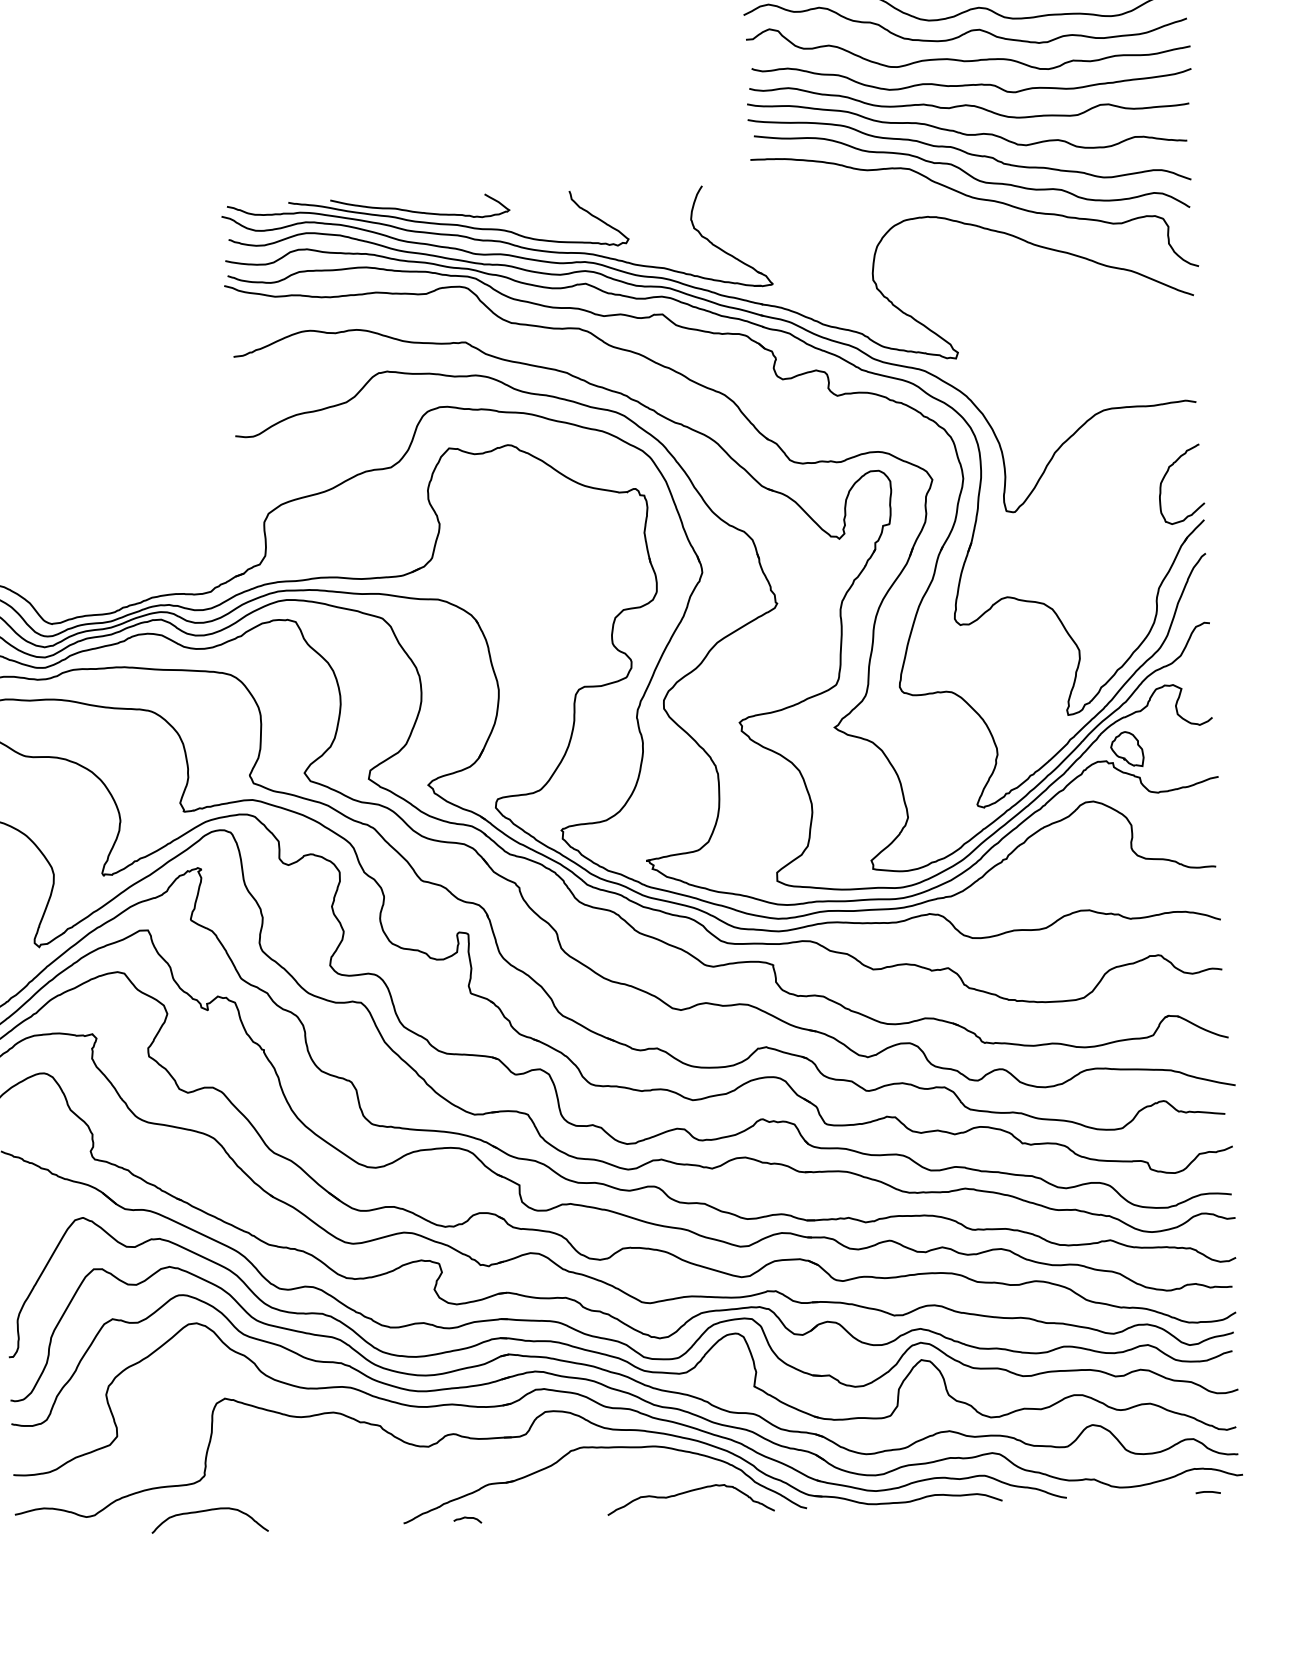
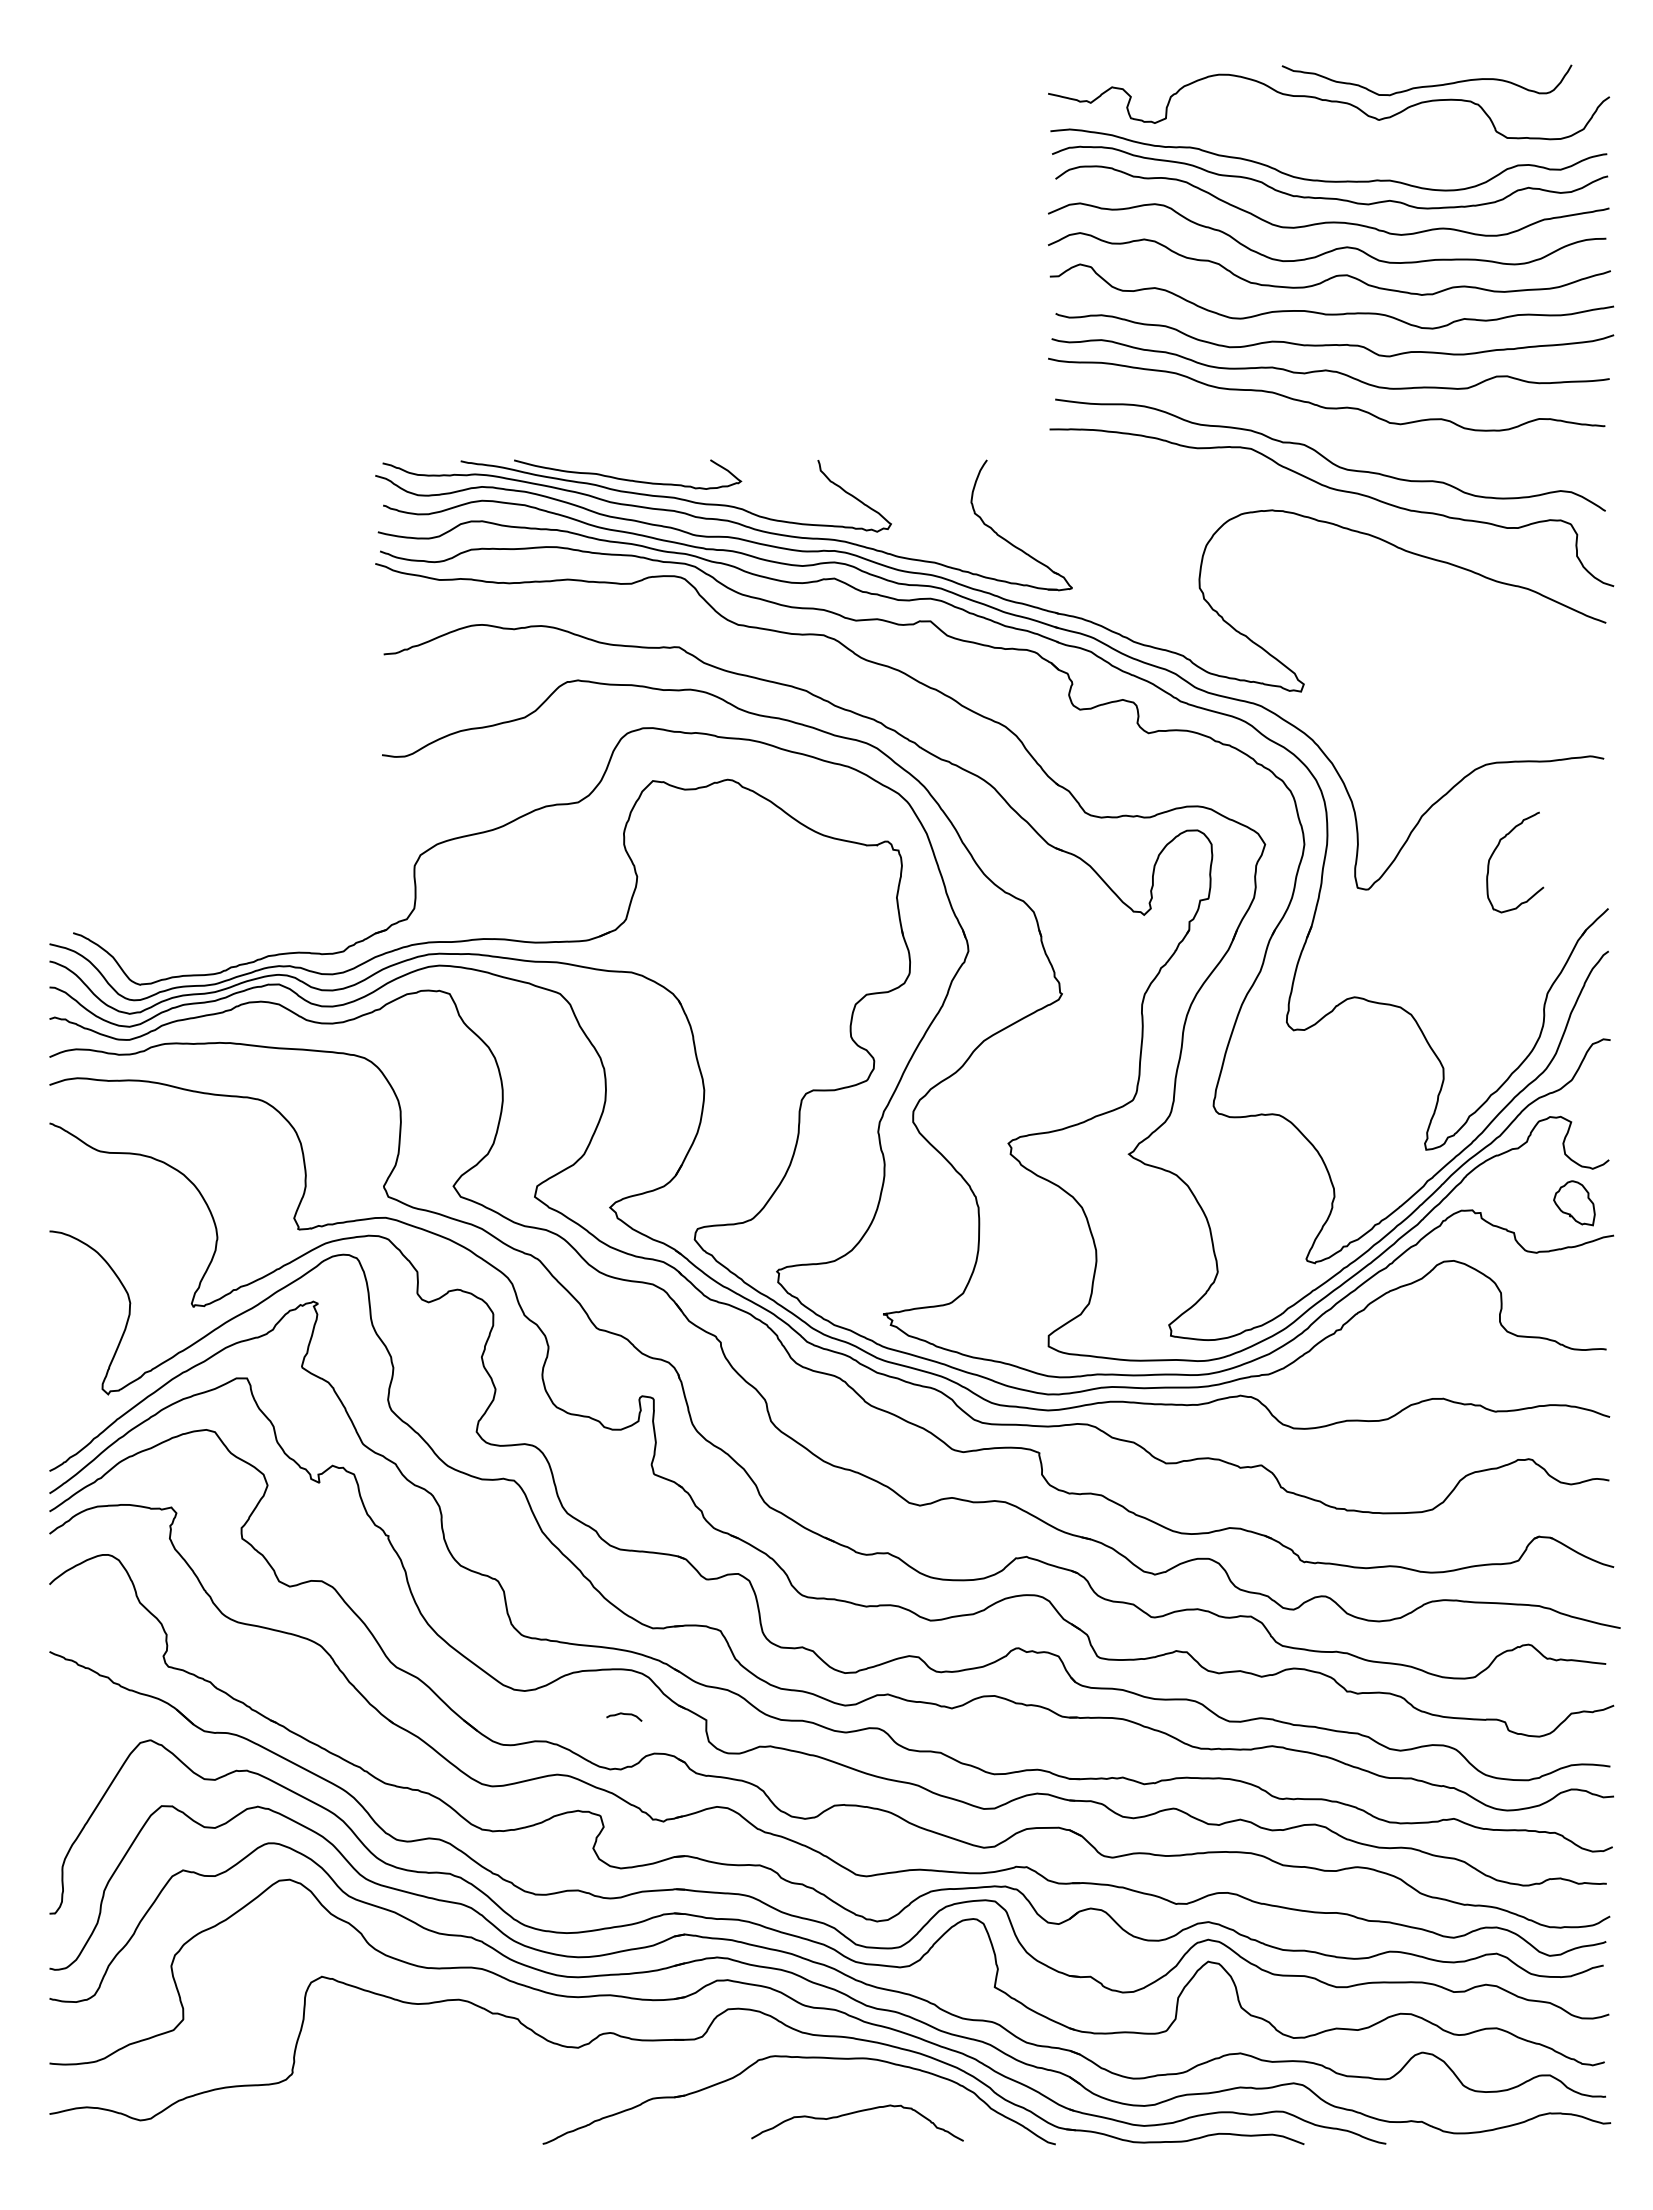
curve: (966, 151) -> (1324, 429), removed
curve: (1165, 476) -> (1495, 851), moved
part: (1127, 749) -> (1574, 1203), moved
curve: (688, 1492) -> (855, 2113), moved
curve: (1207, 1492) -> (1565, 2143), removed
curve: (209, 1510) -> (296, 2118), removed
curve: (467, 1518) -> (624, 1714), moved

